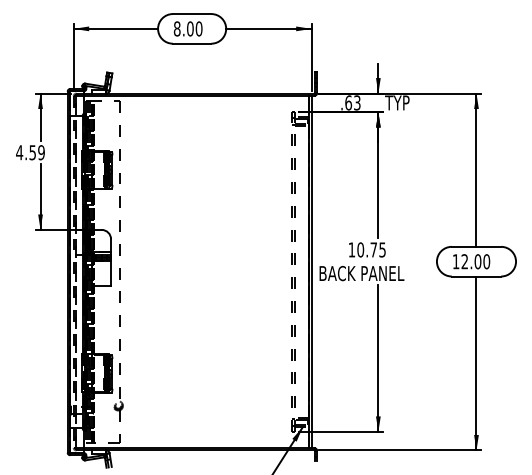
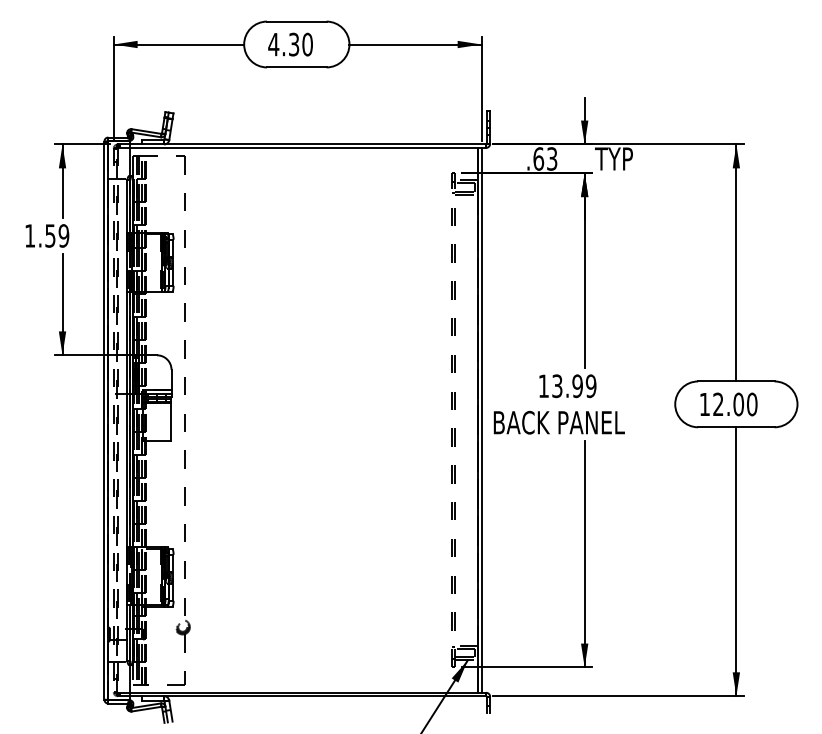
text: (183, 28) -> (283, 43), 8.00 -> 4.30
text: (19, 152) -> (29, 235), 4.59 -> 1.59
text: (371, 249) -> (574, 385), 10.75 -> 13.99

